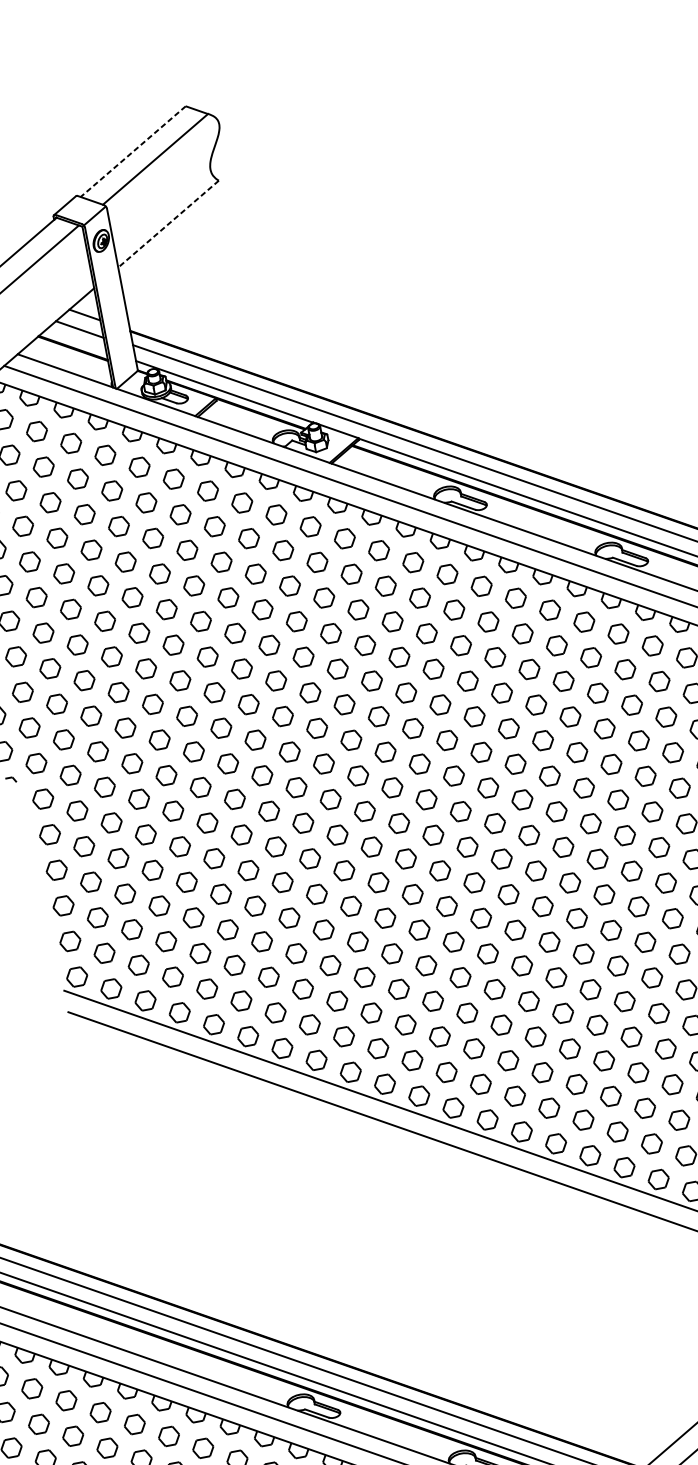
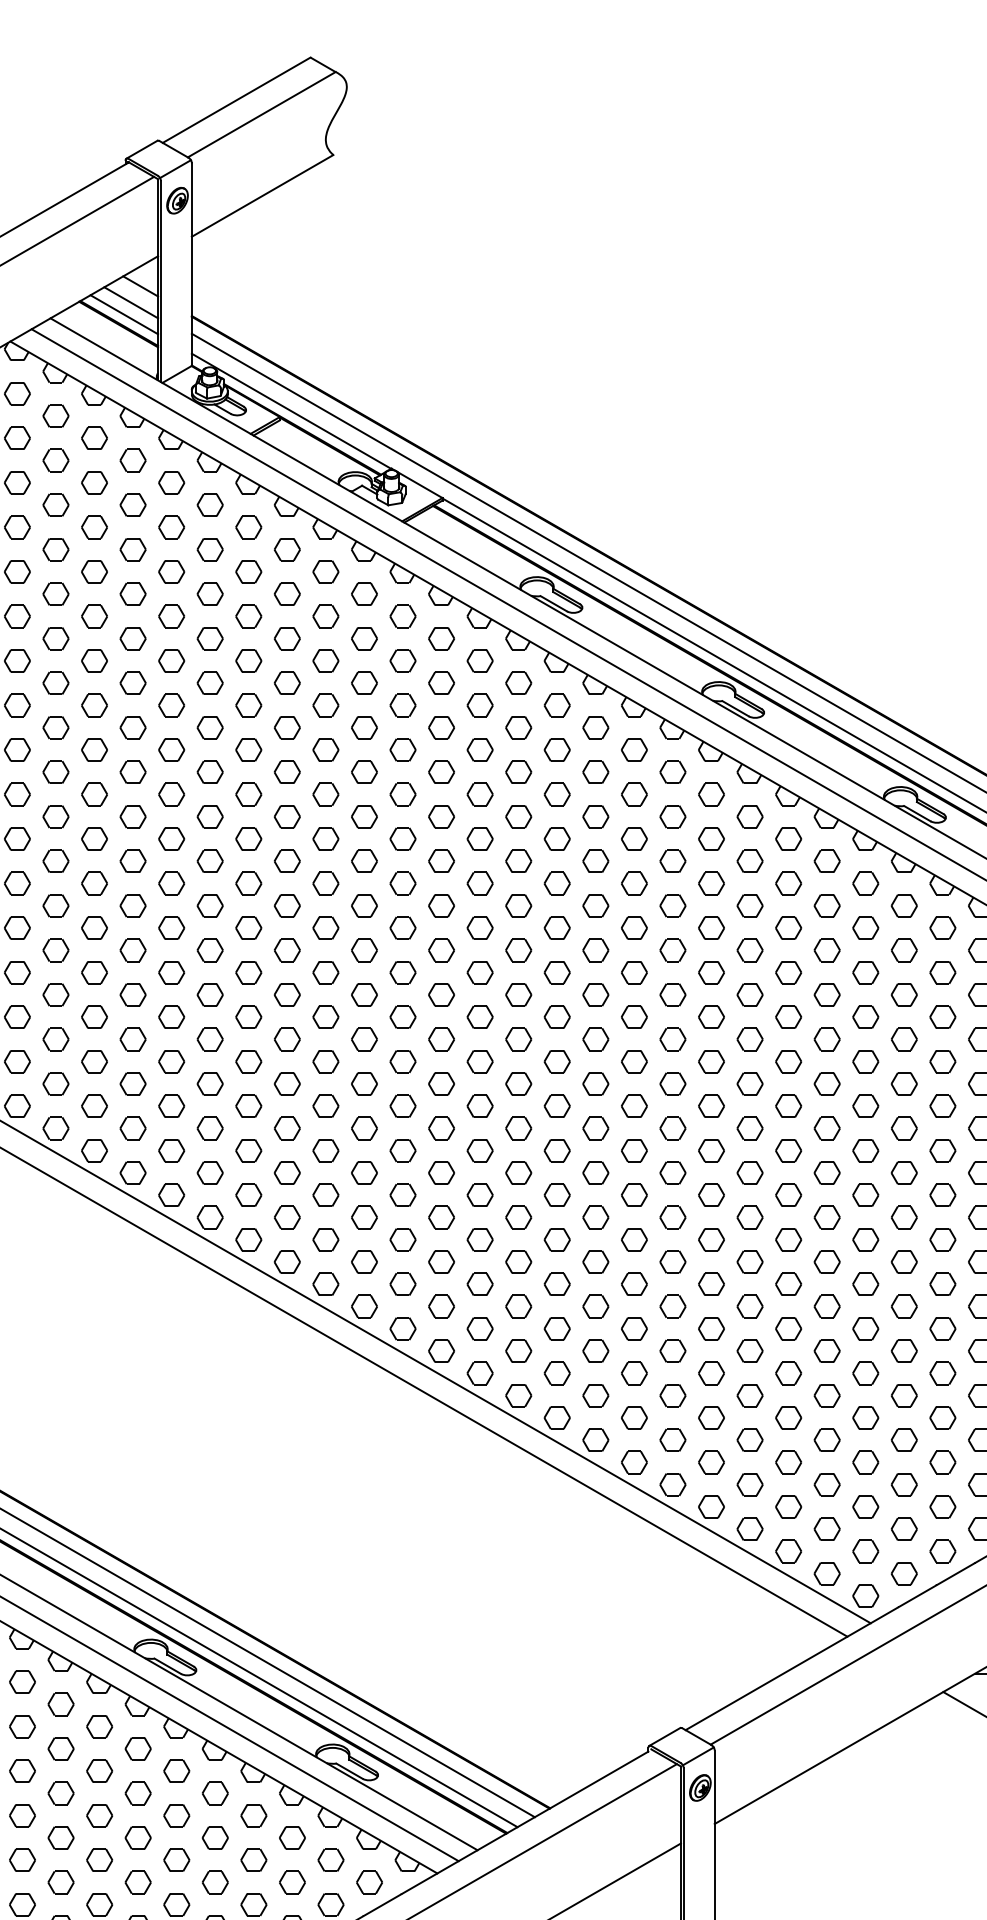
line: (133, 151) -> (236, 100), dashed -> solid
line: (168, 223) -> (262, 195), dashed -> solid
line: (76, 339) -> (124, 314), added

